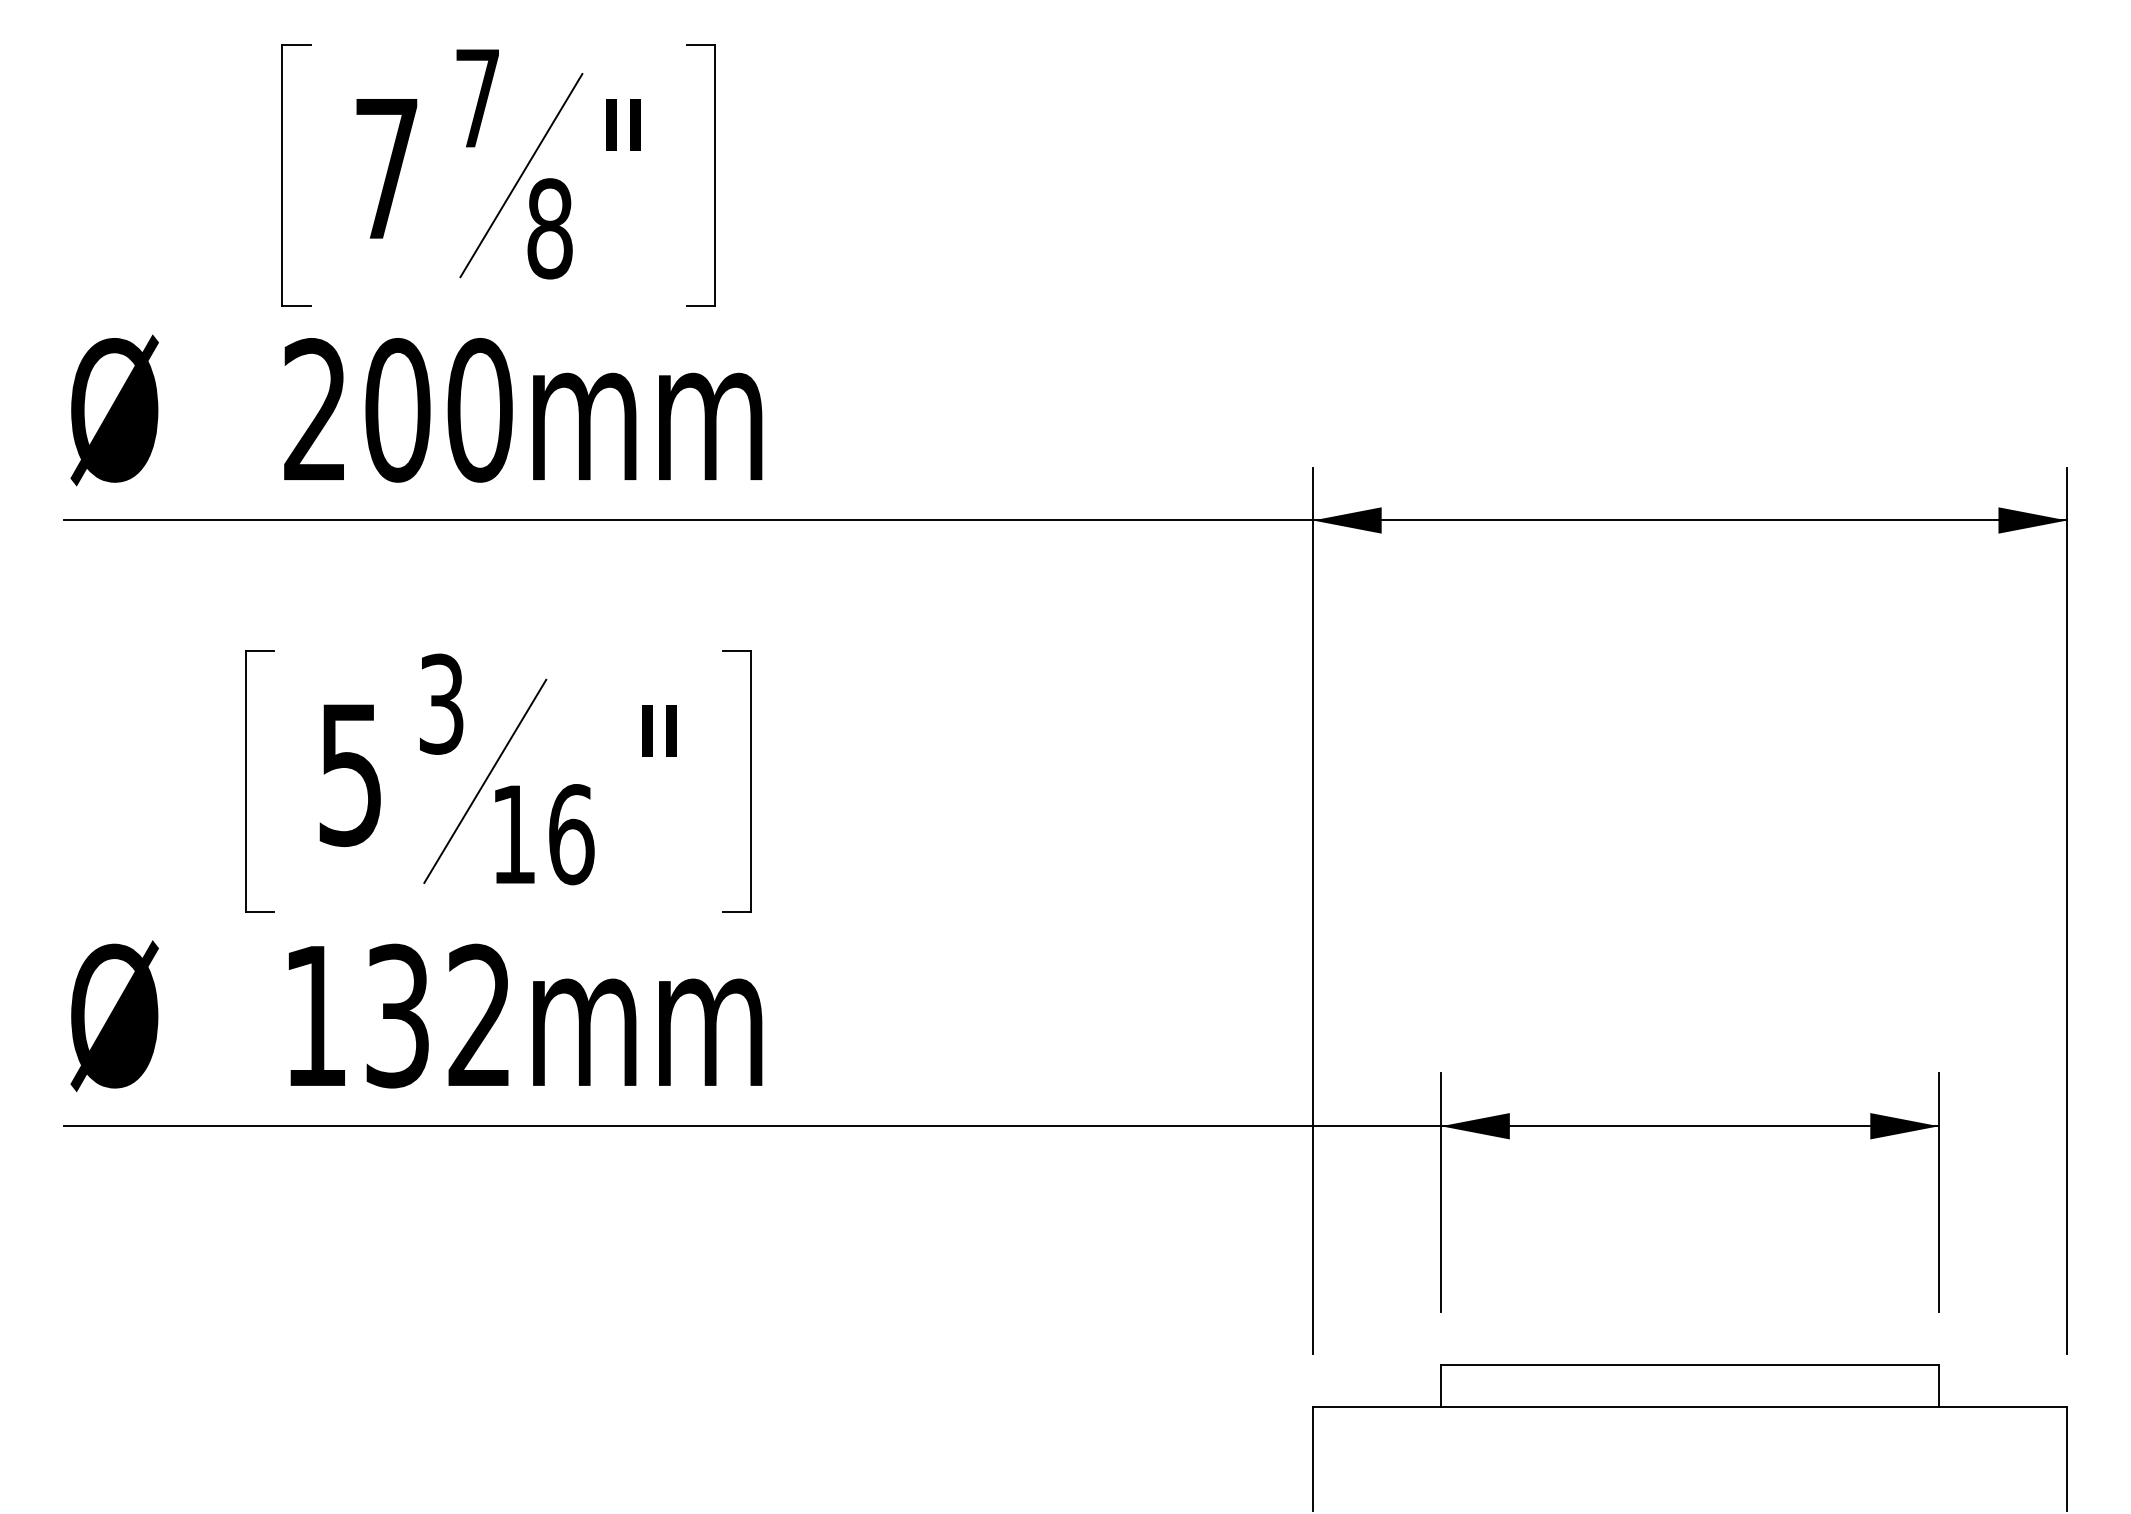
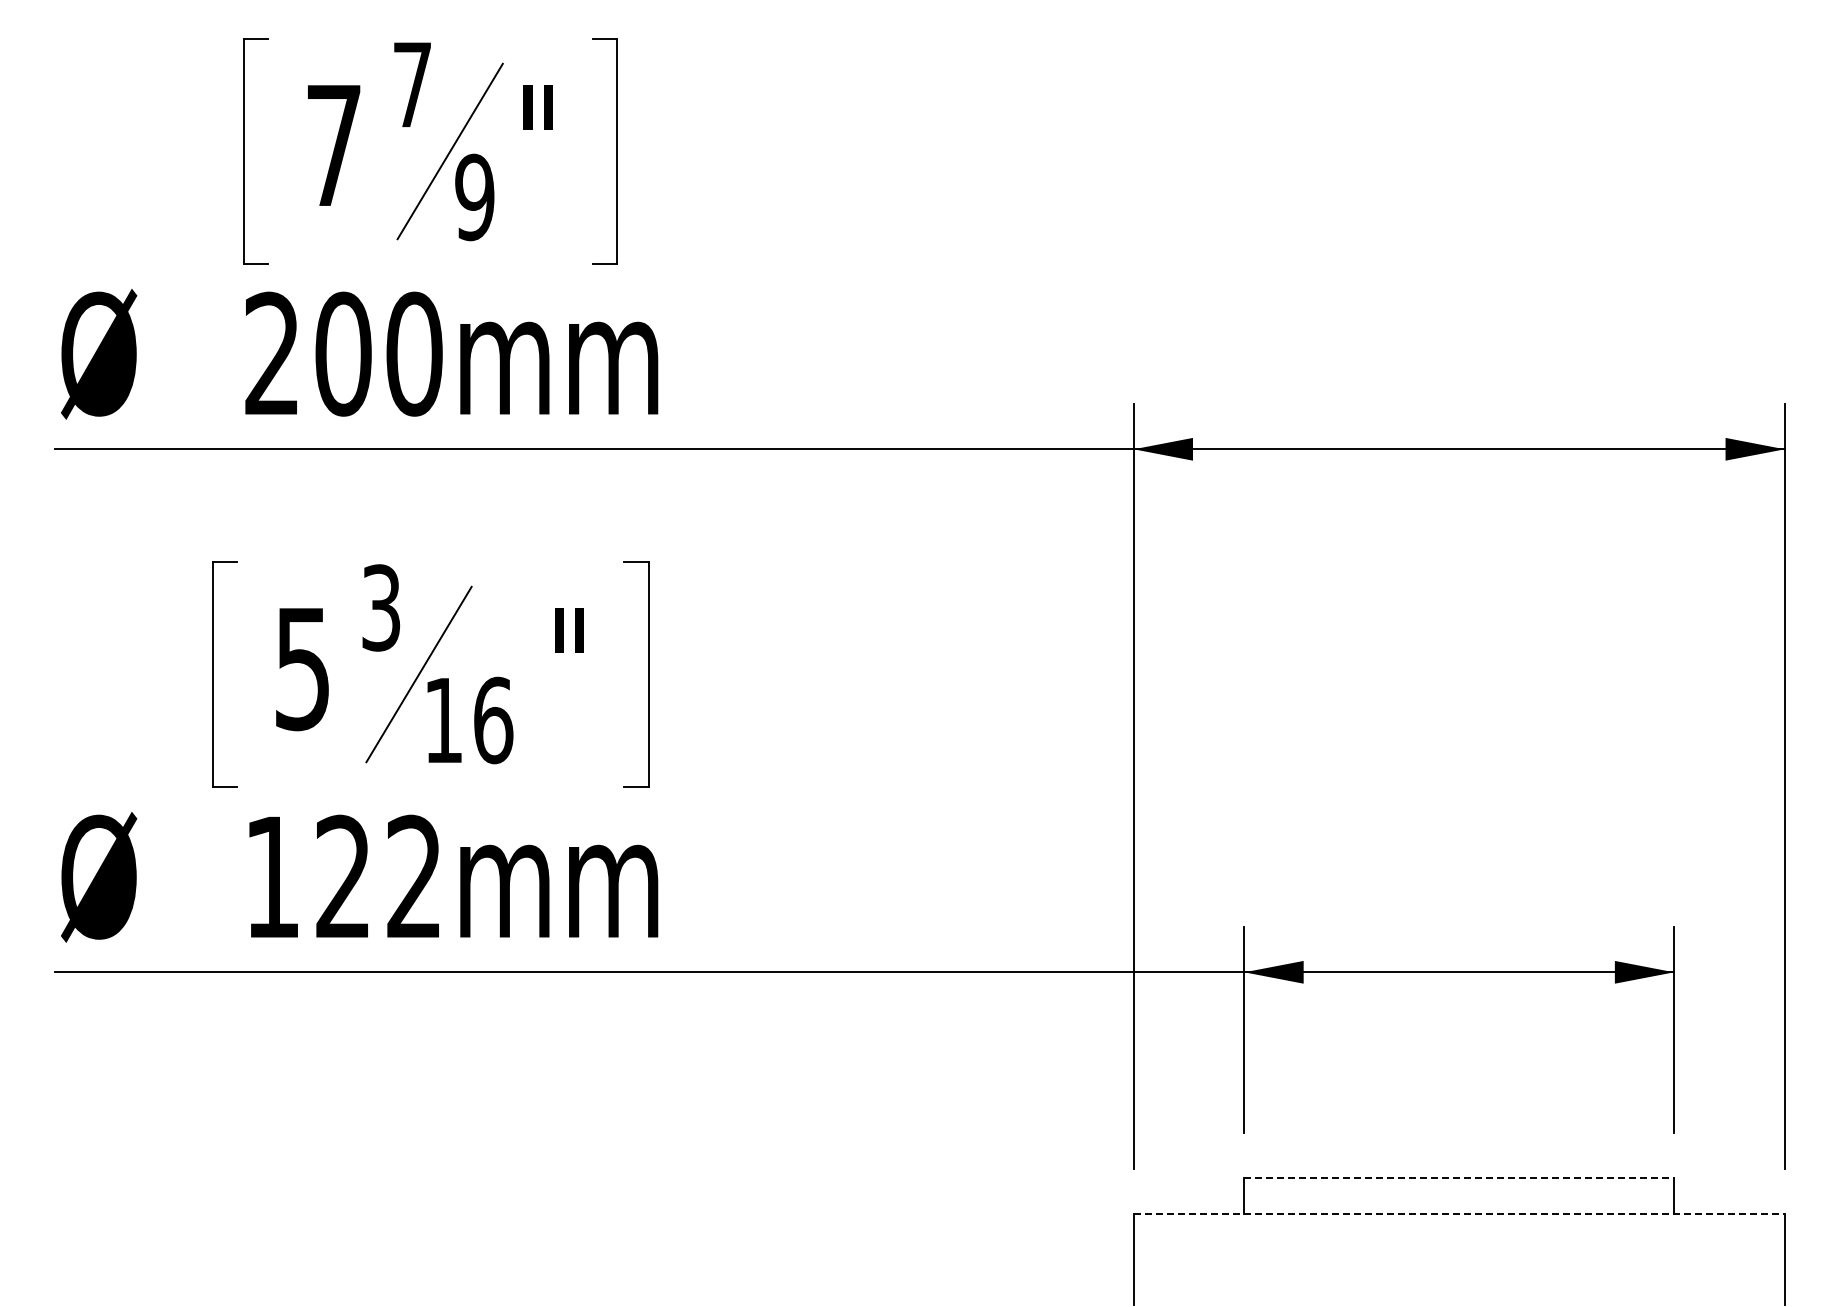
text: (549, 228) -> (474, 197), 8 -> 9
text: (397, 1015) -> (343, 876), 132mm -> 122mm
line: (1690, 1365) -> (1459, 1178), solid -> dashed
line: (1690, 1406) -> (1459, 1214), solid -> dashed

